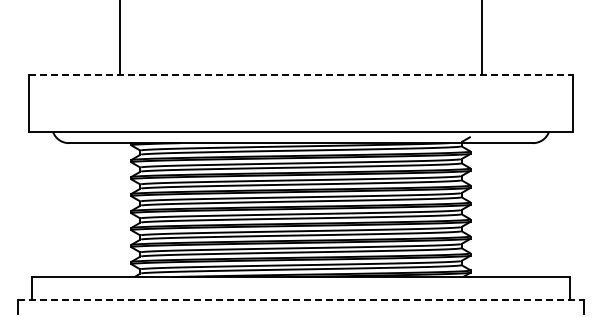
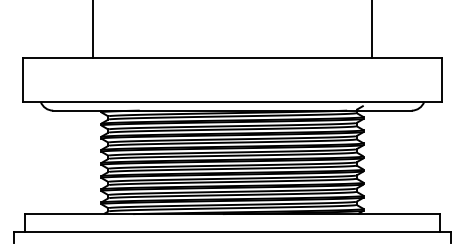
line: (300, 75) -> (232, 58), dashed -> solid
line: (300, 299) -> (232, 231), dashed -> solid

